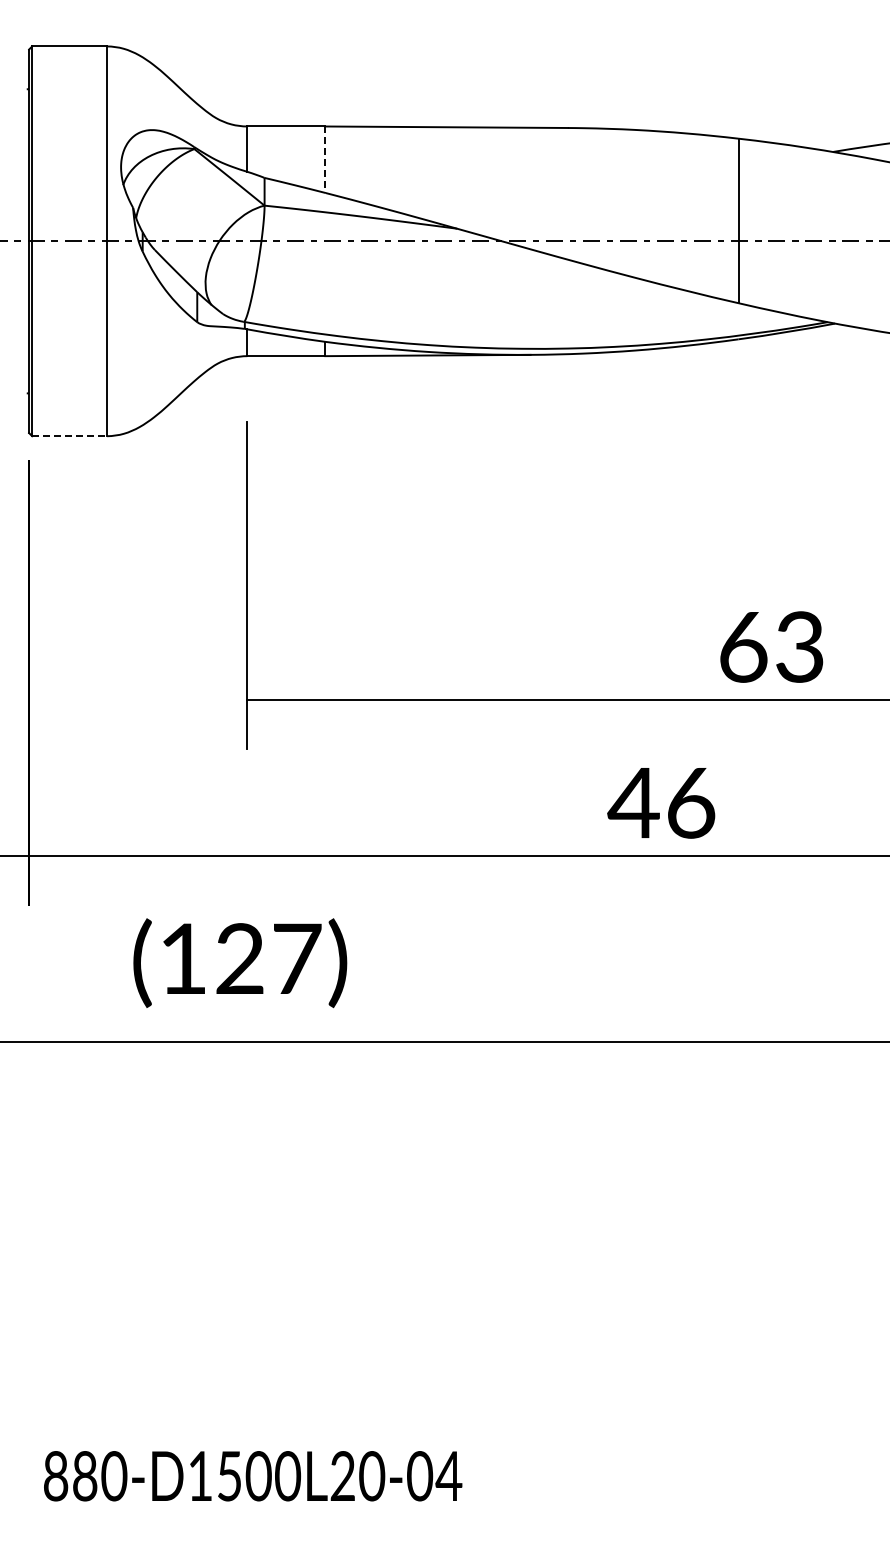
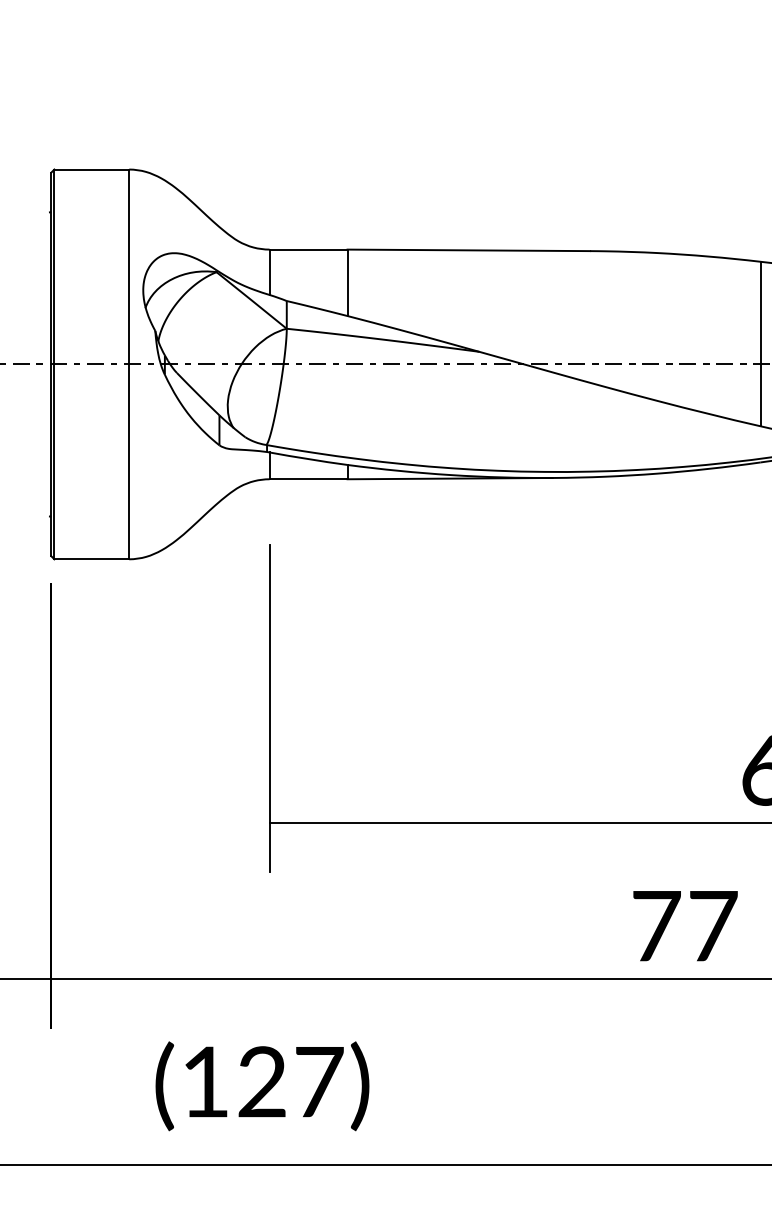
line: (325, 160) -> (347, 283), dashed -> solid
line: (70, 436) -> (92, 559), dashed -> solid
text: (661, 803) -> (683, 926), 46 -> 77

